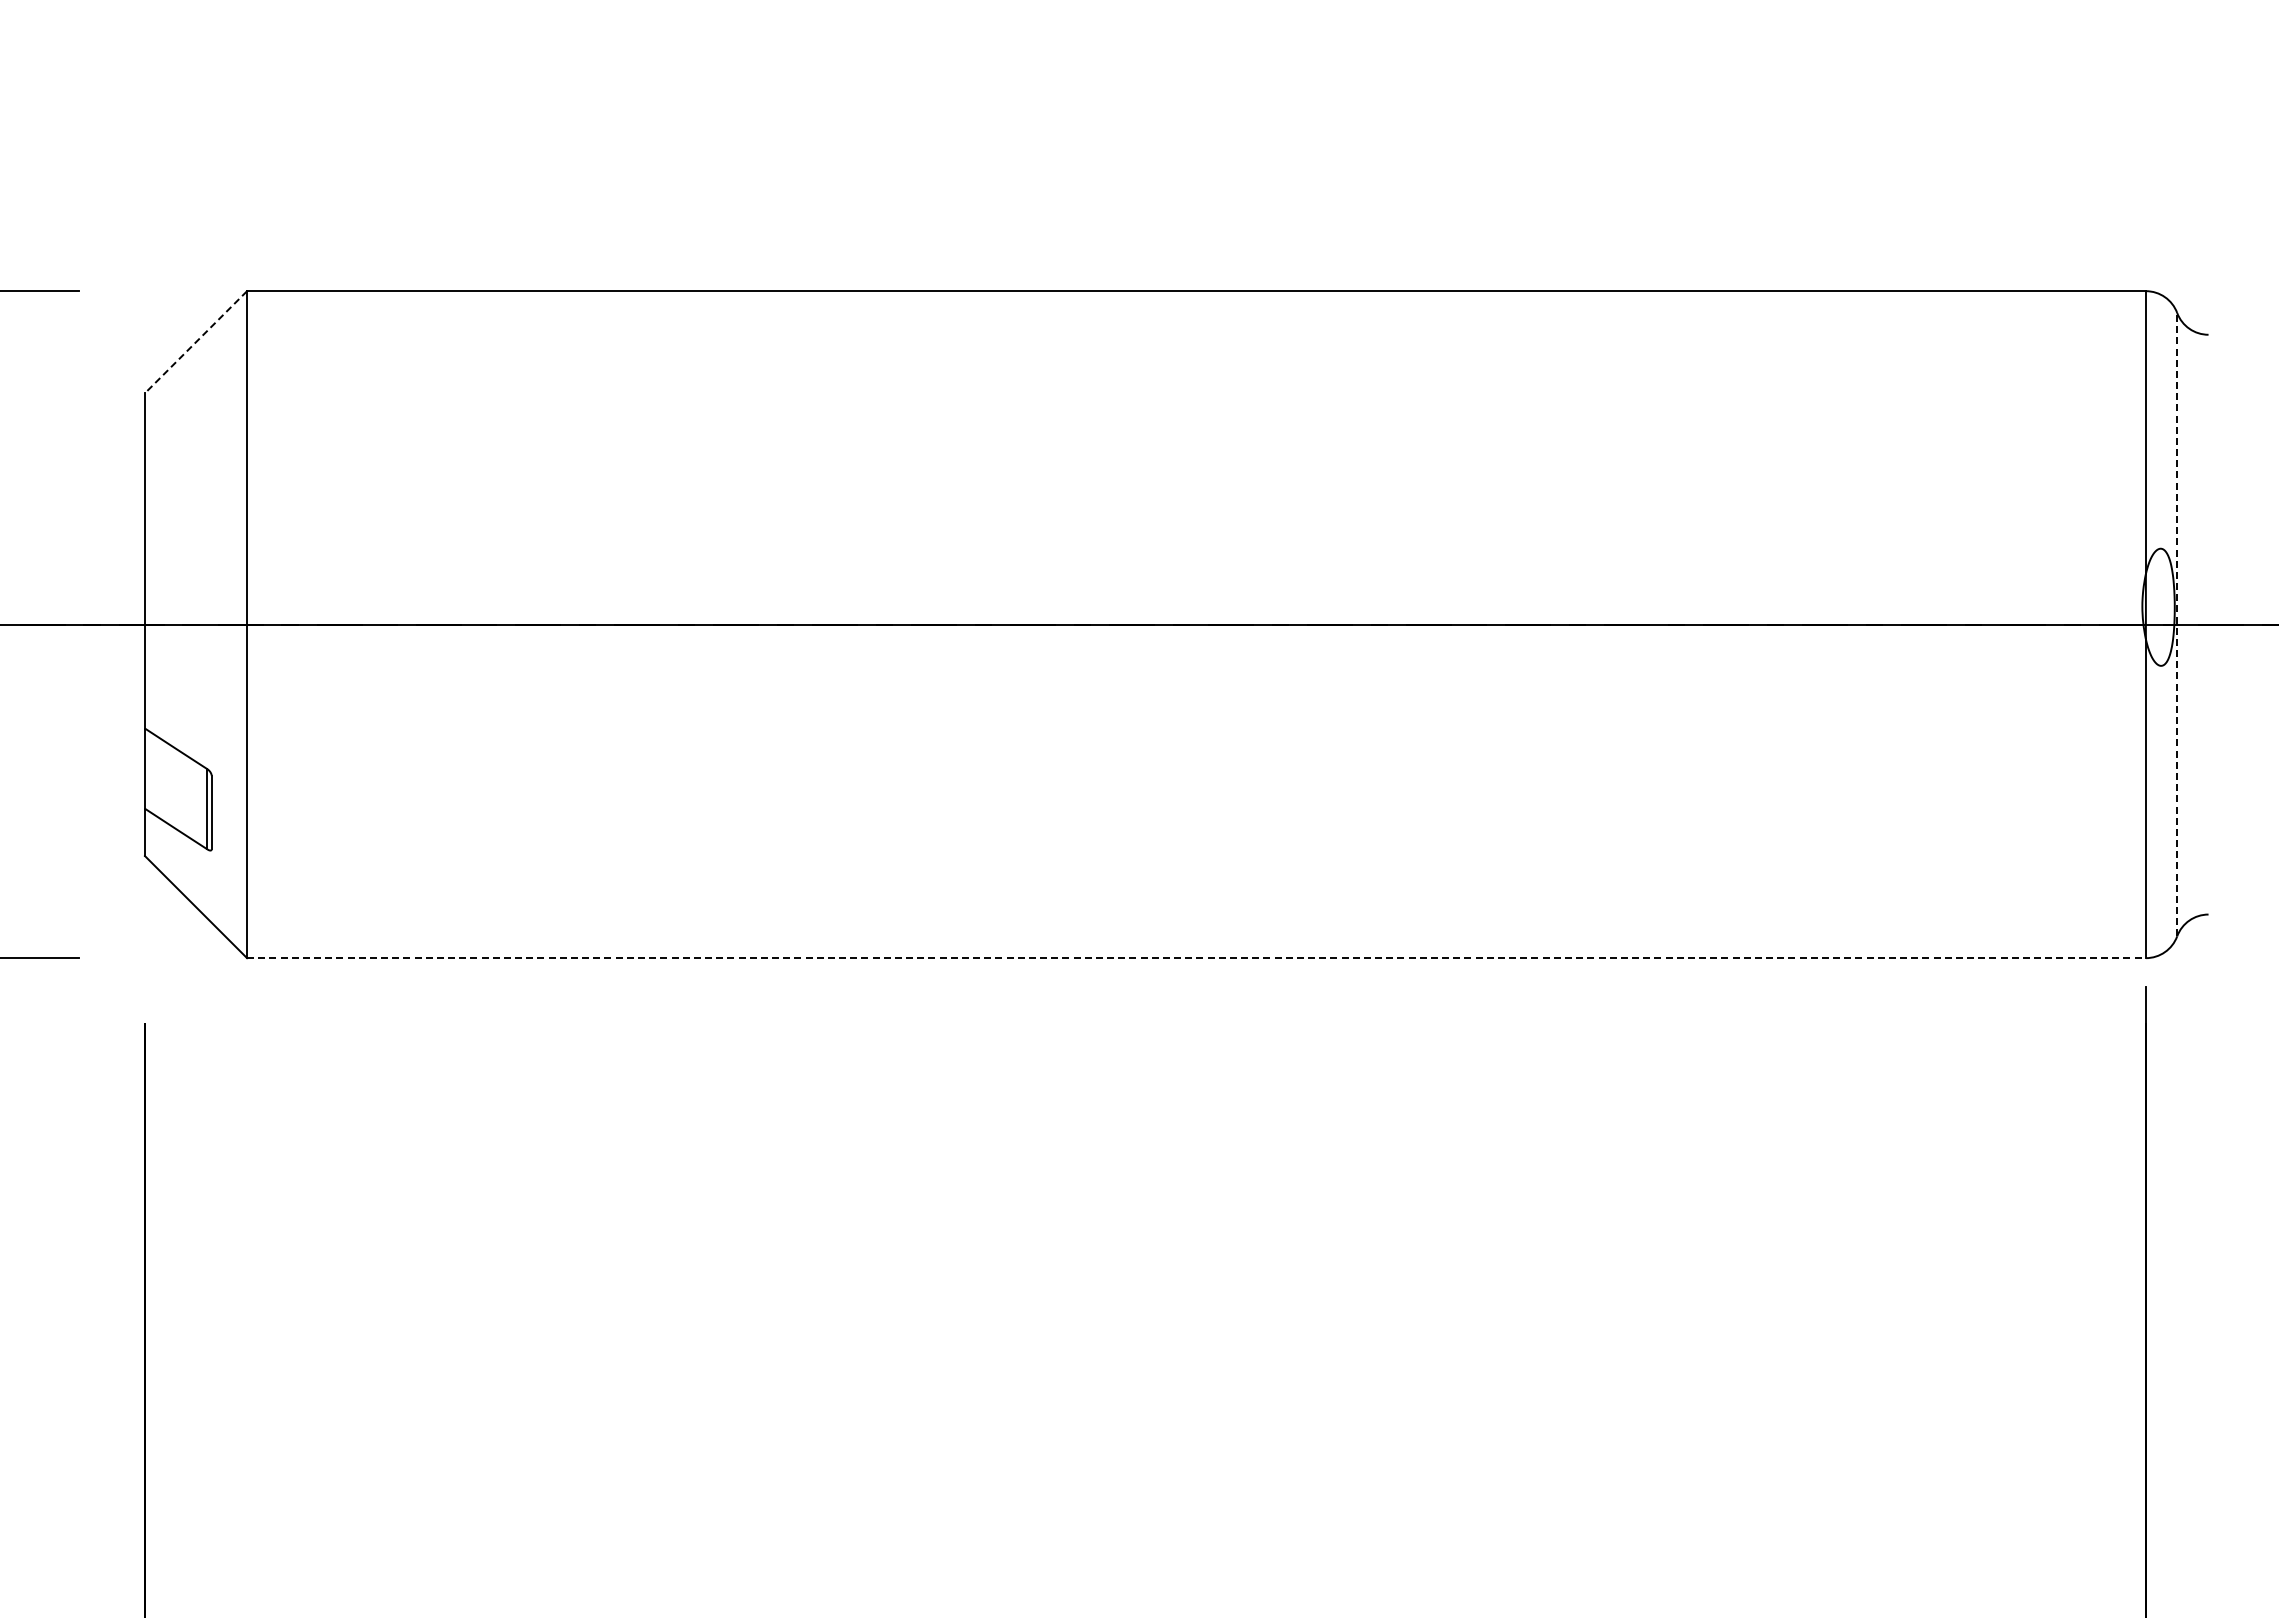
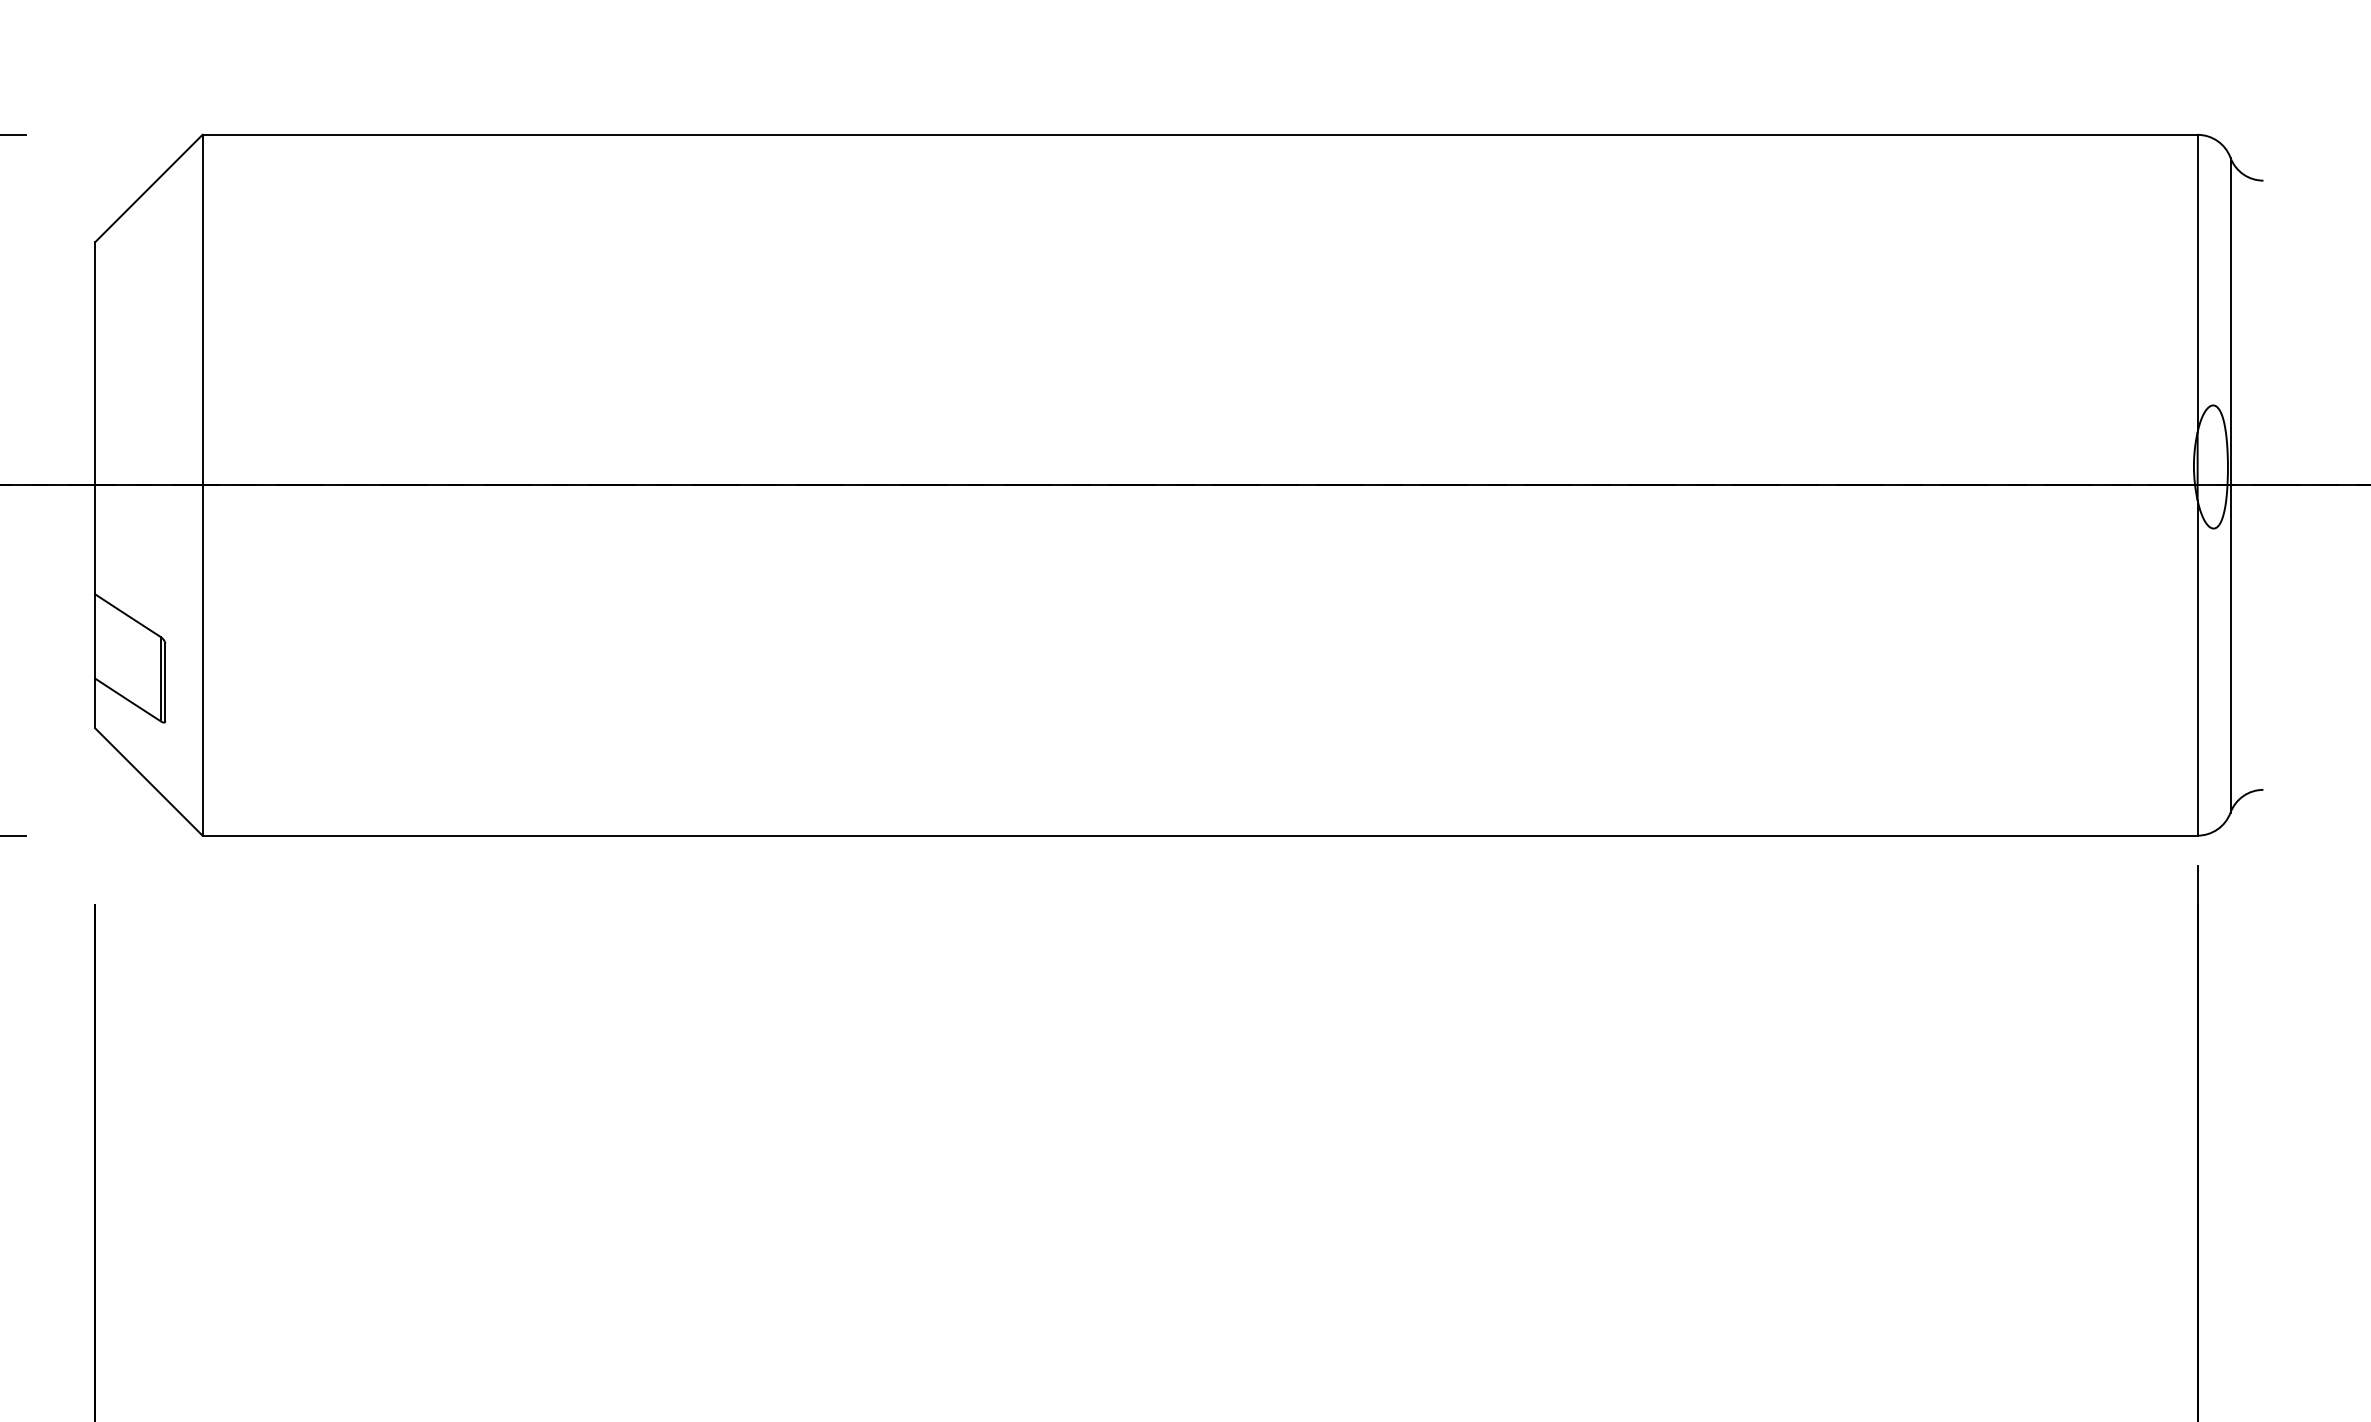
line: (195, 342) -> (148, 188), dashed -> solid
line: (2177, 624) -> (2230, 485), dashed -> solid
line: (1197, 958) -> (1201, 836), dashed -> solid

